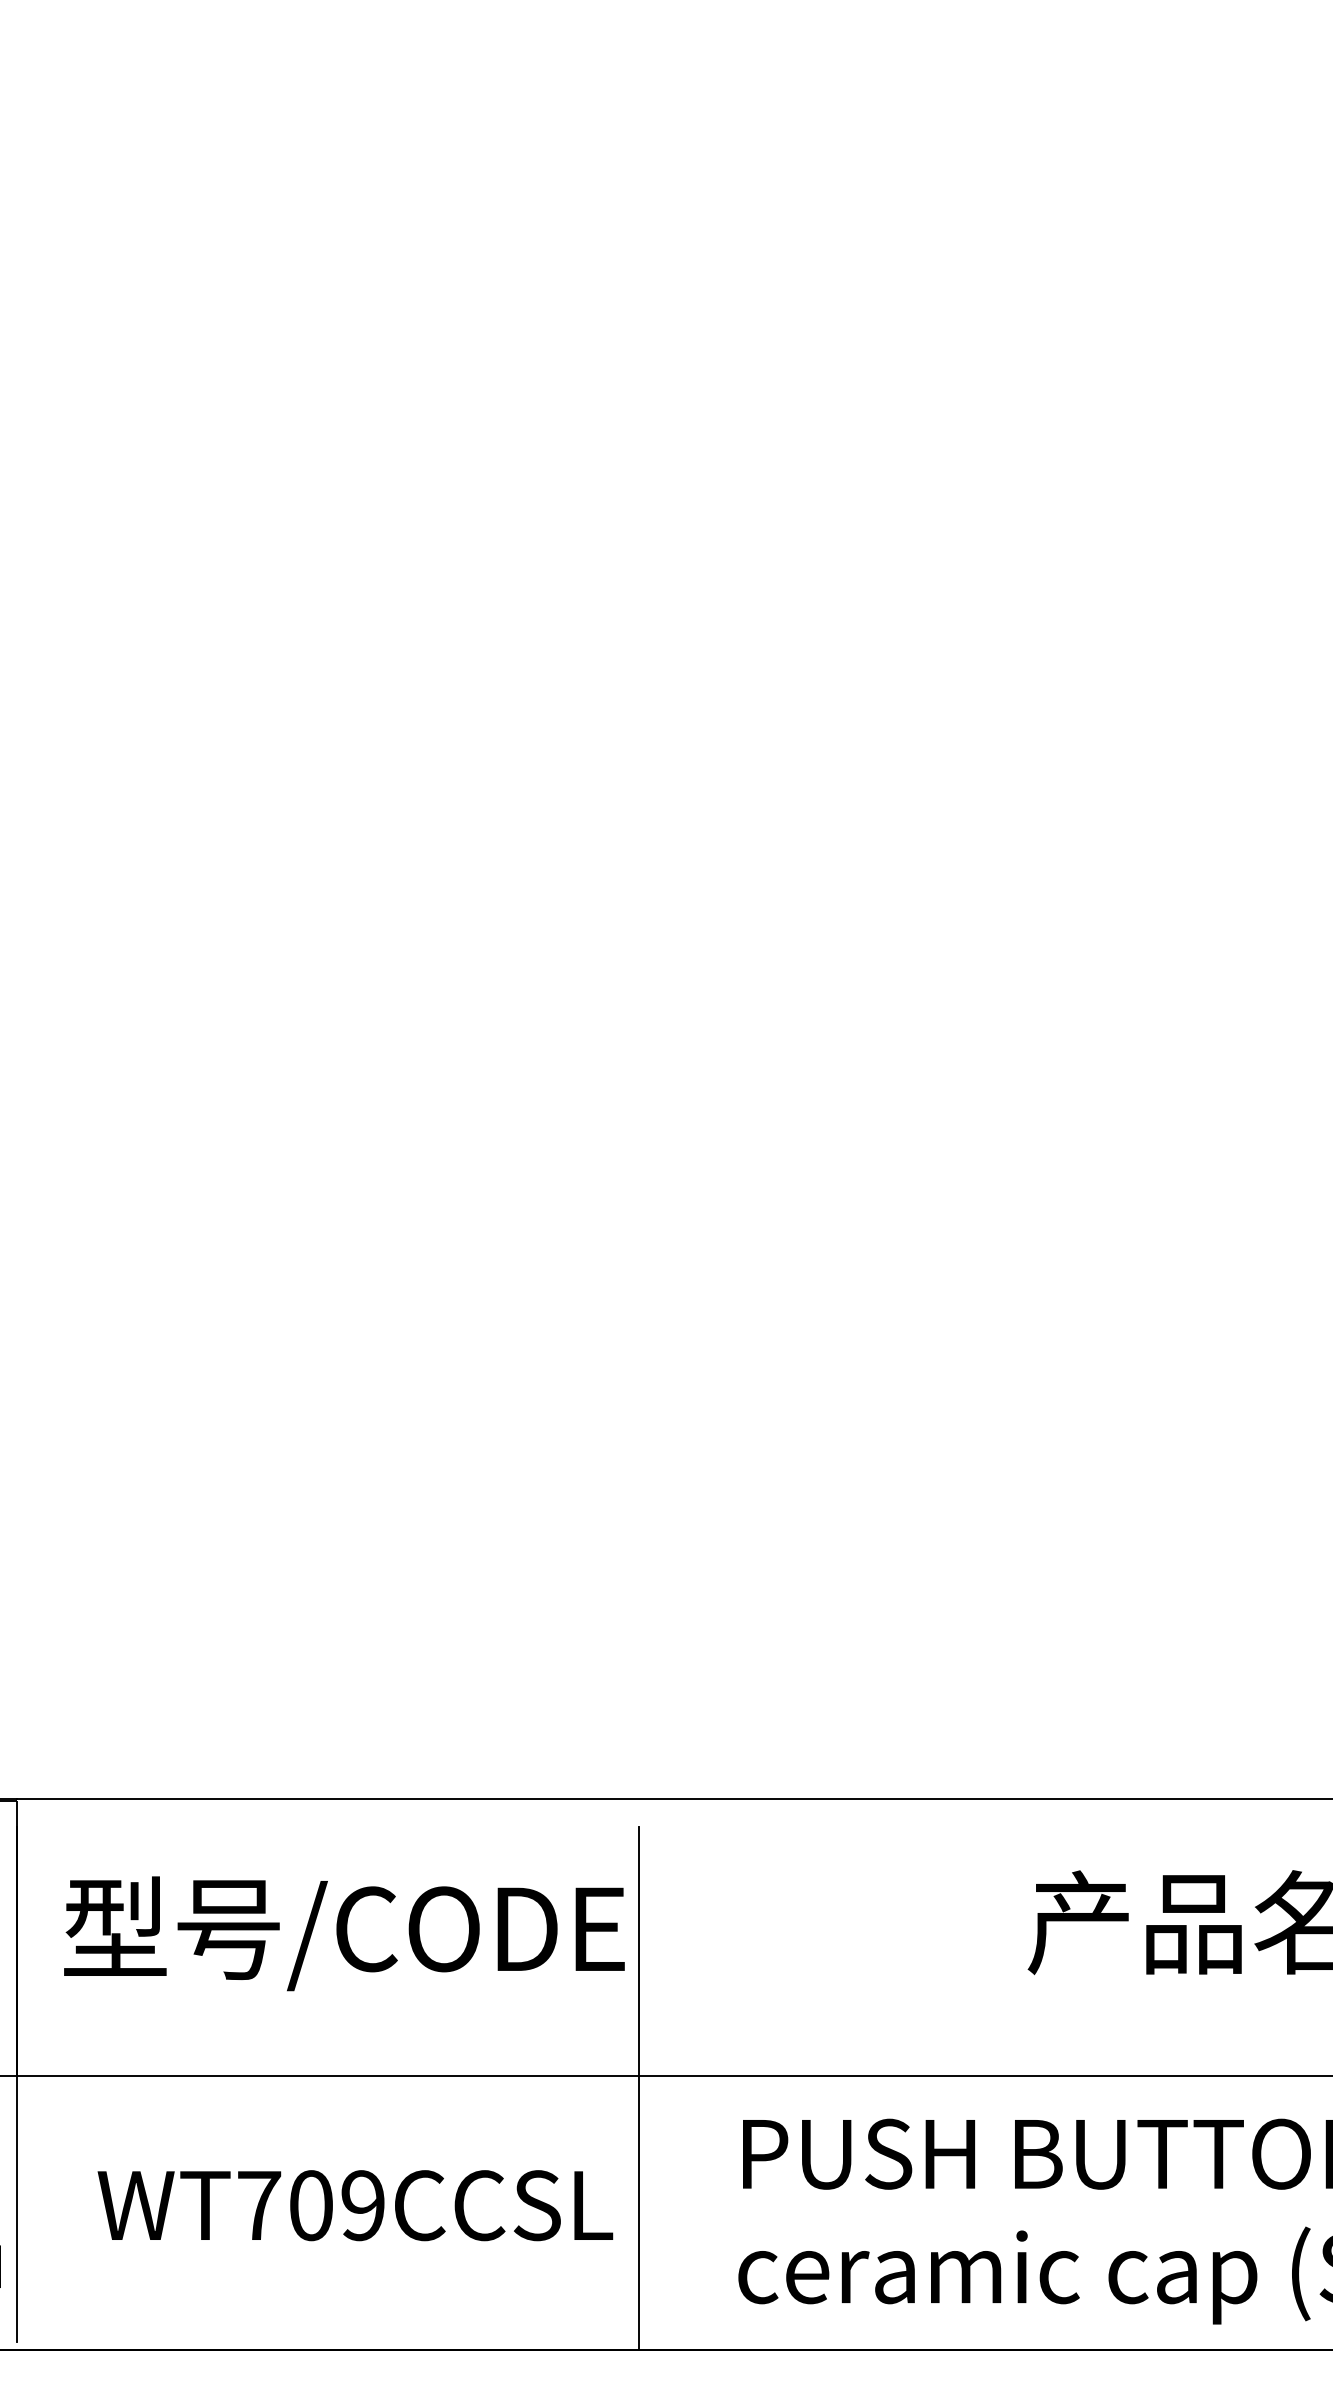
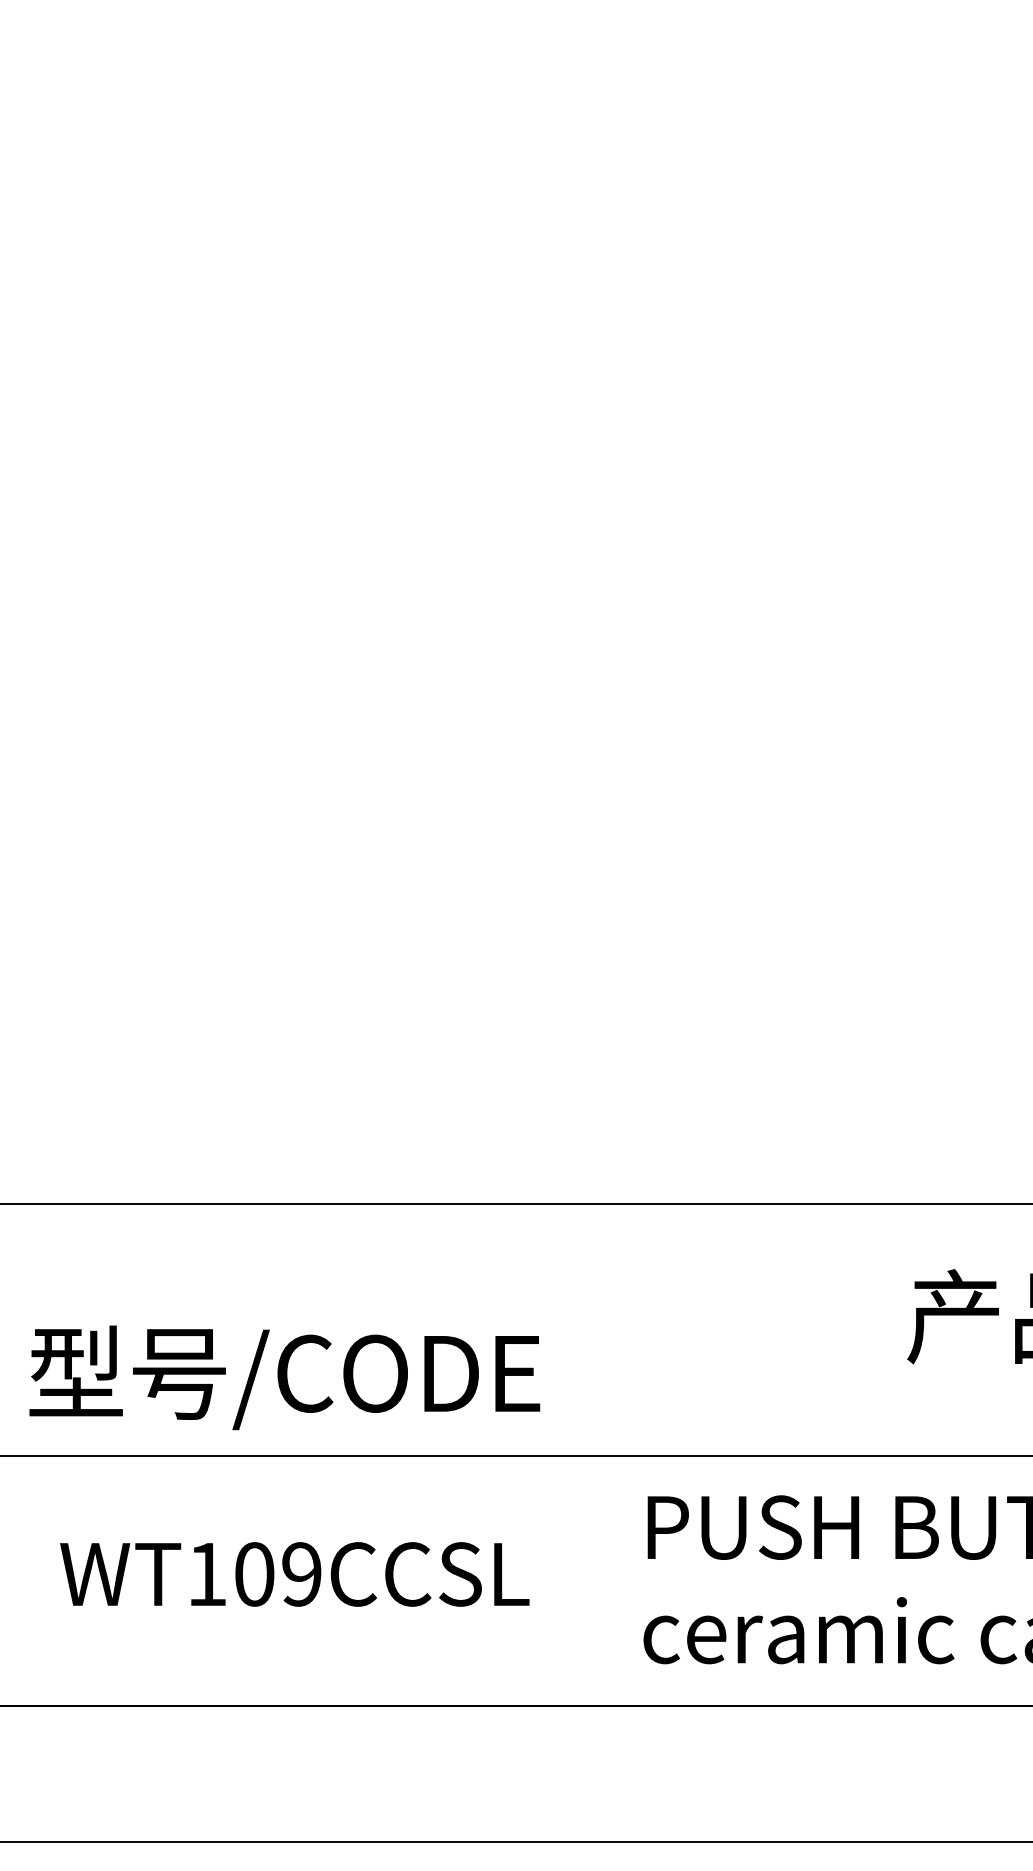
text: (344, 1933) -> (284, 1377), moved
line: (638, 2088) -> (552, 1467), removed
text: (259, 2205) -> (207, 1574), WT709CCSL -> WT109CCSL

